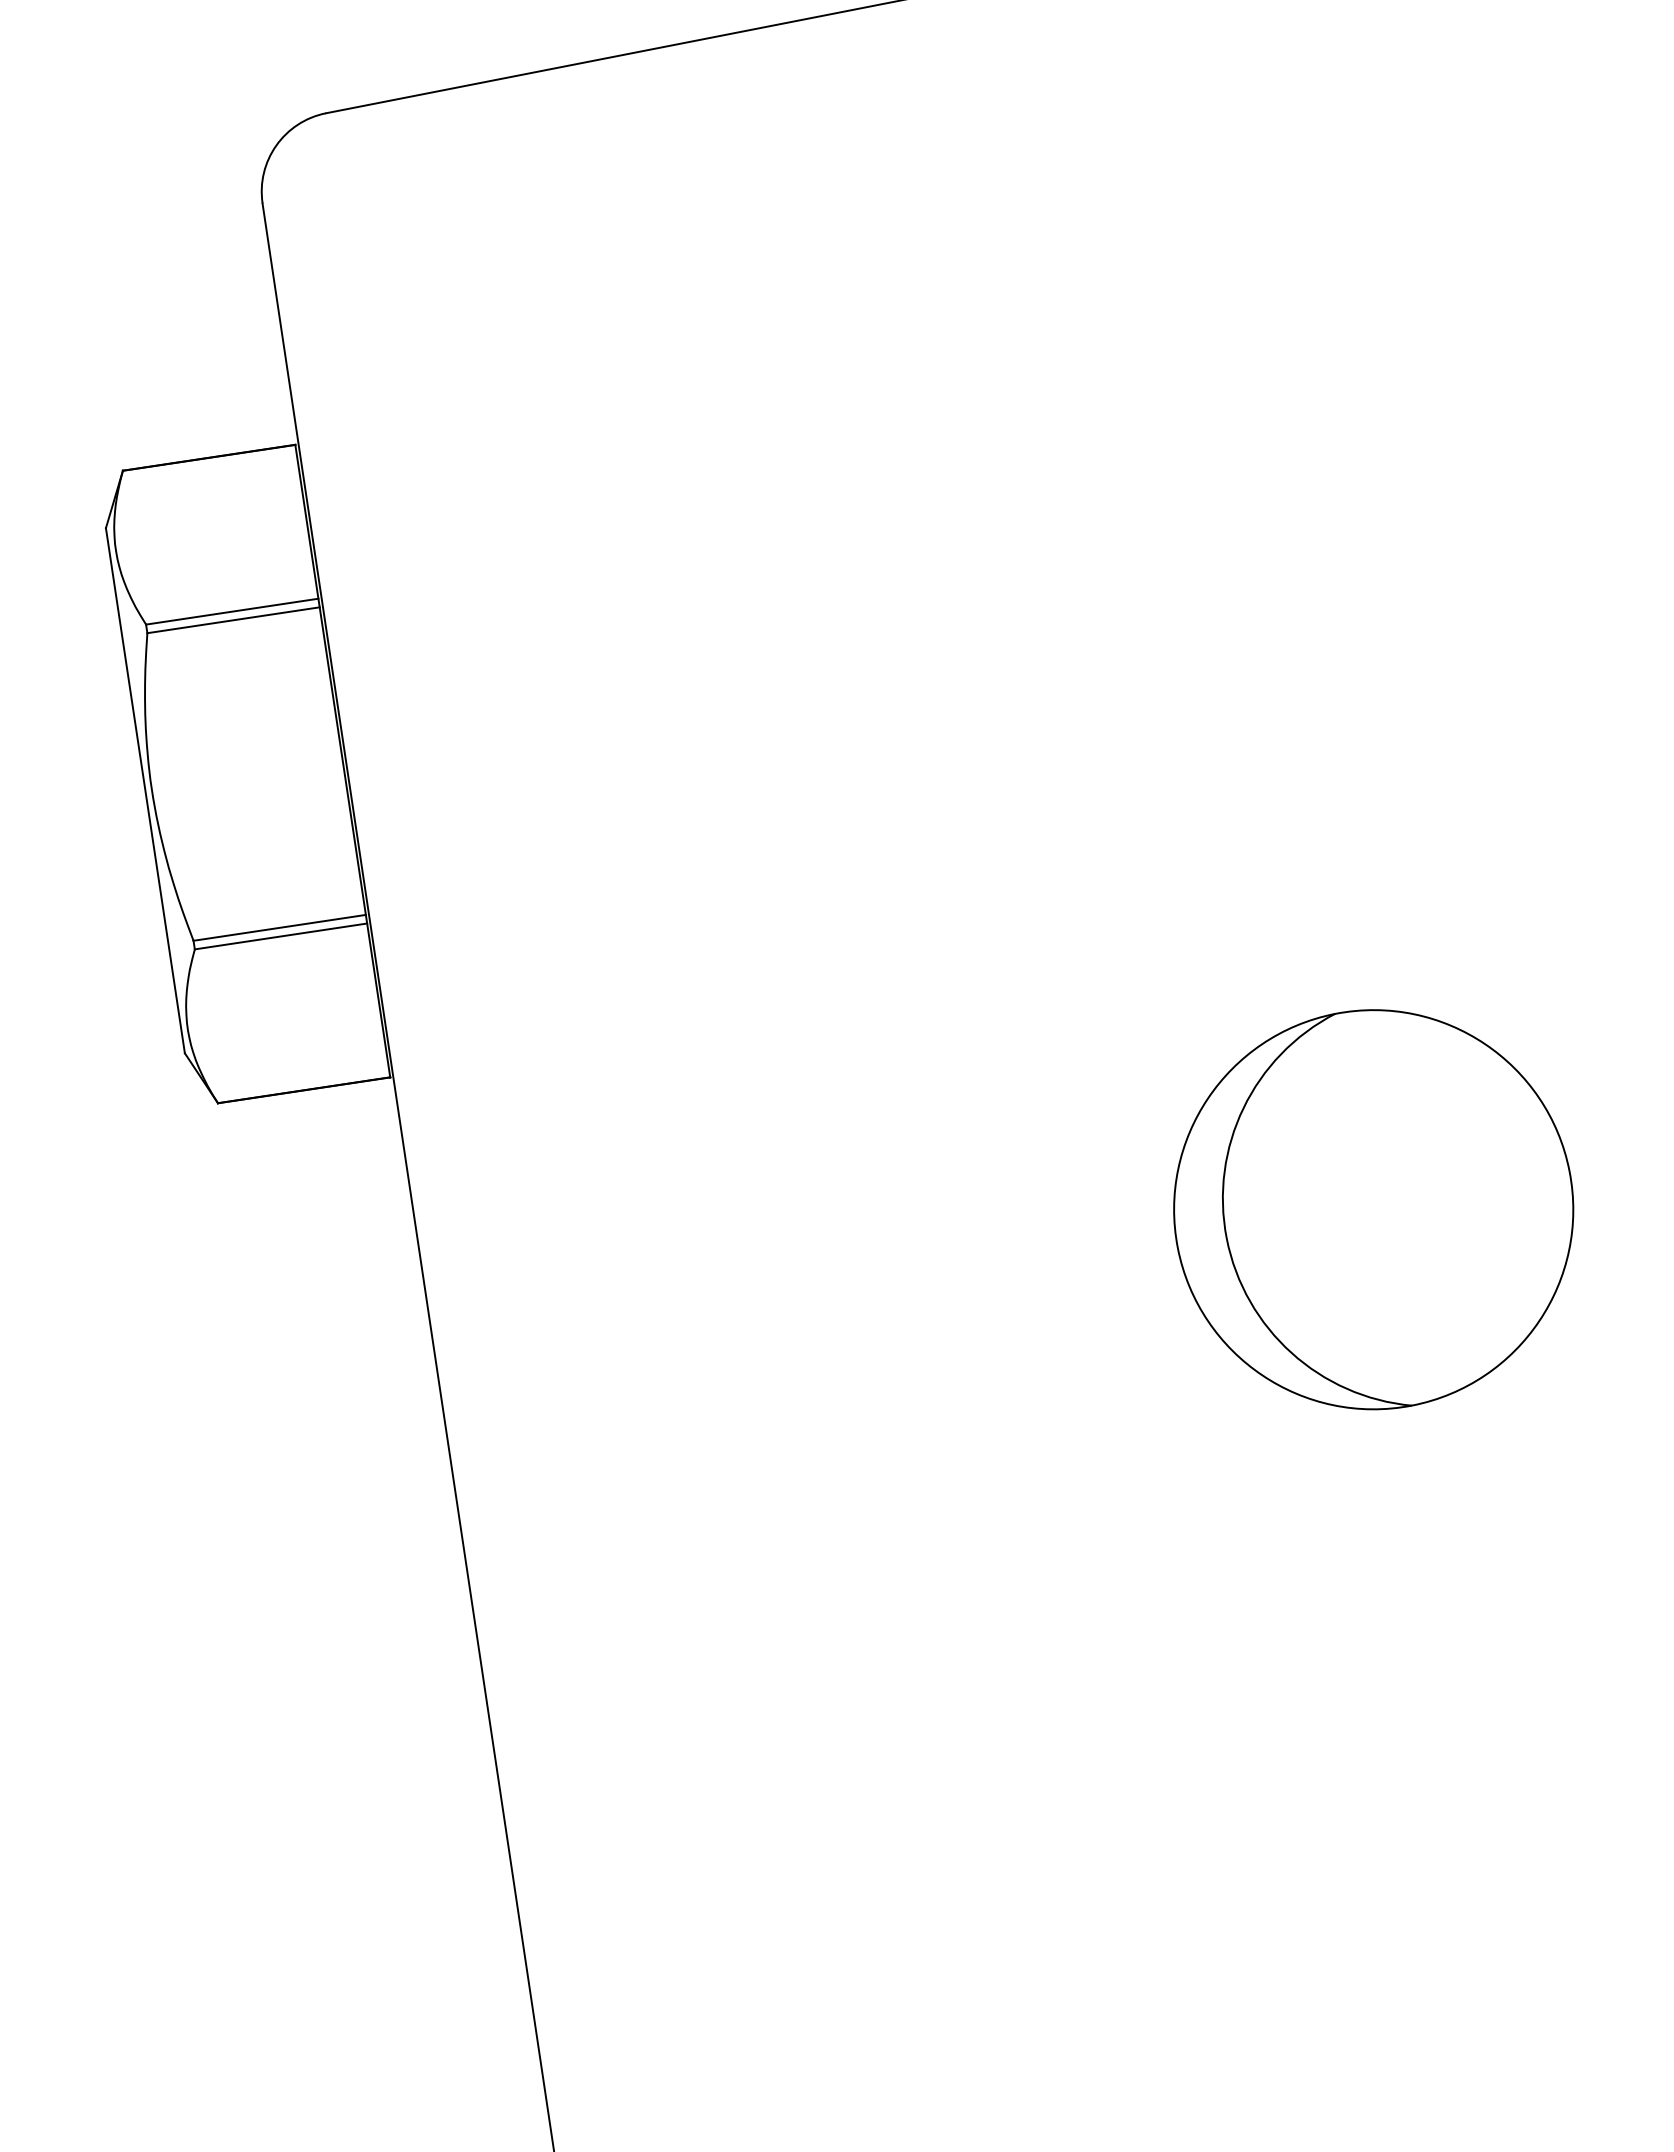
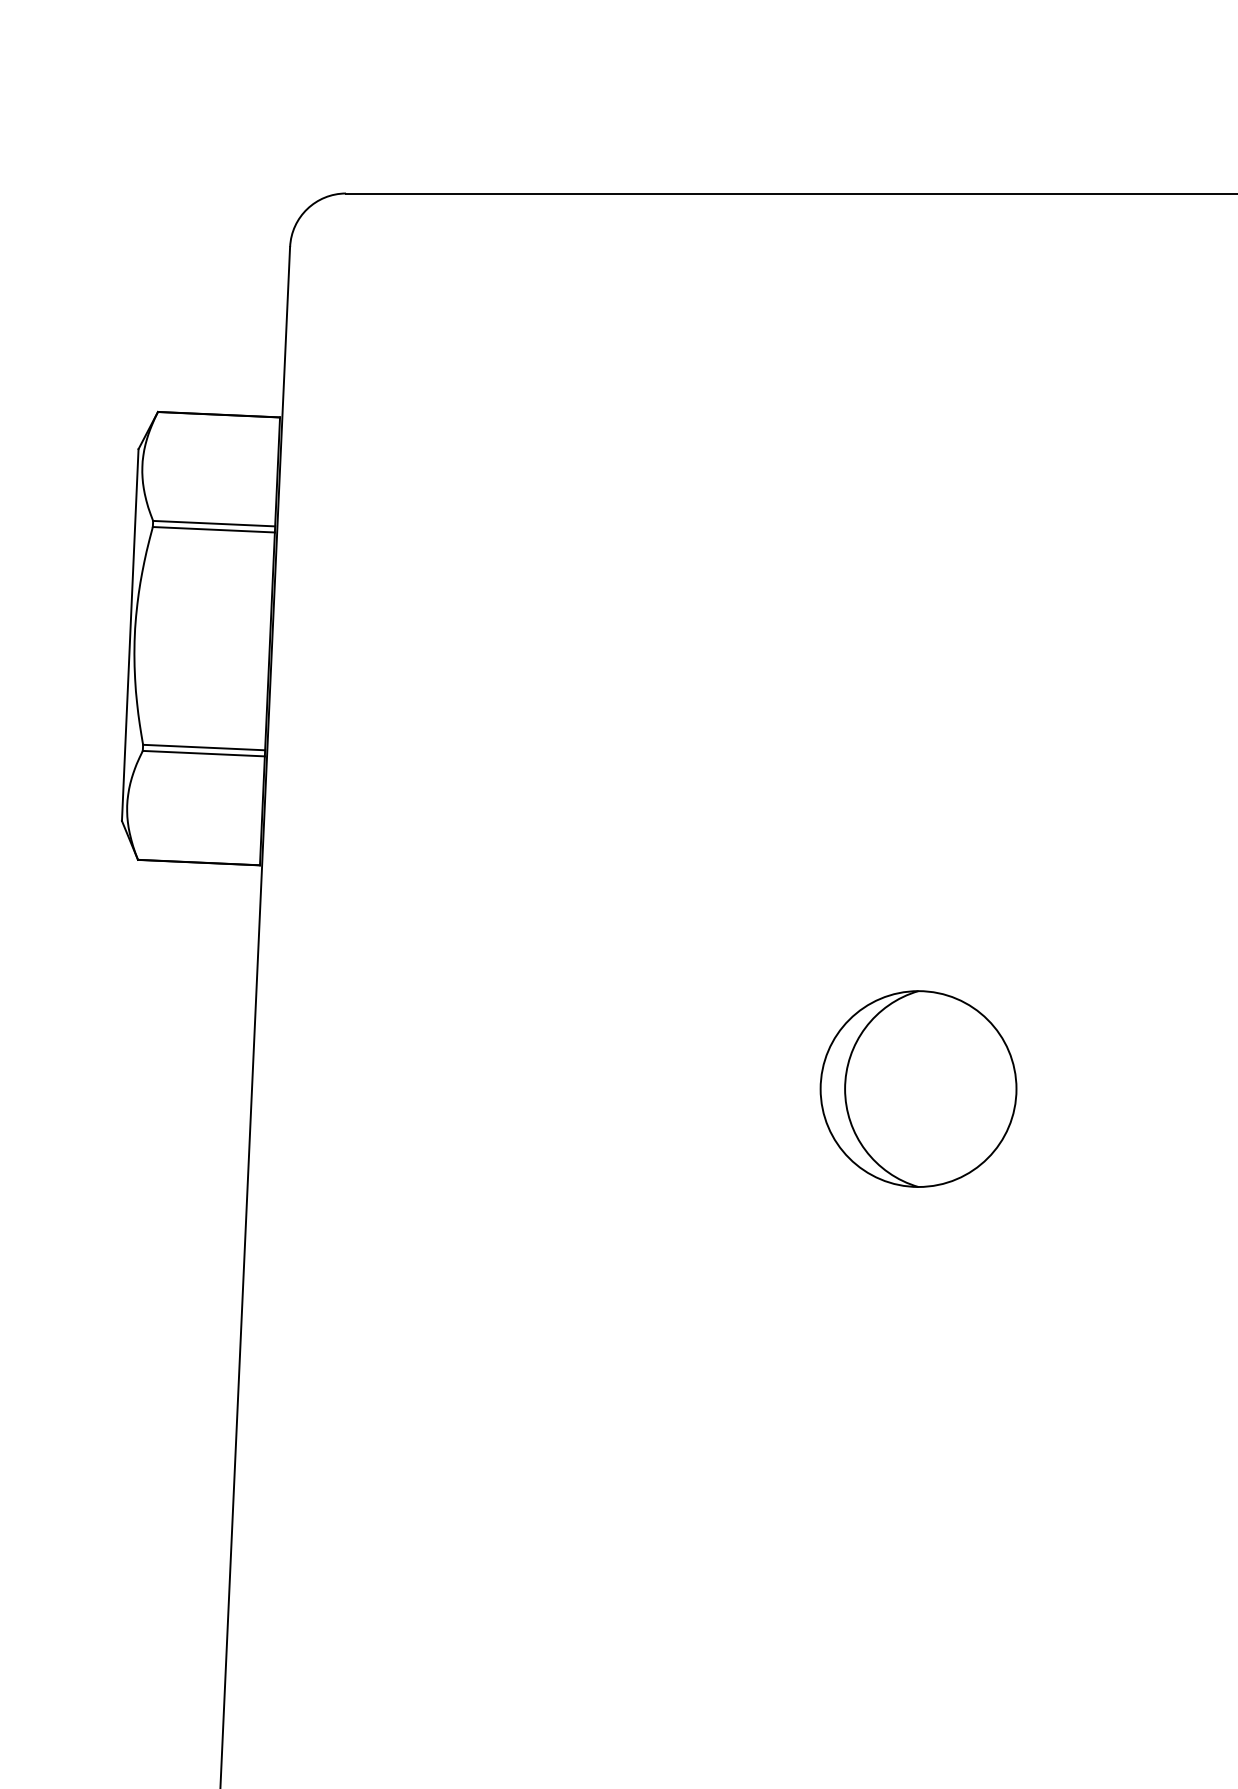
part: (1373, 1208) -> (918, 1088), size x0.7

